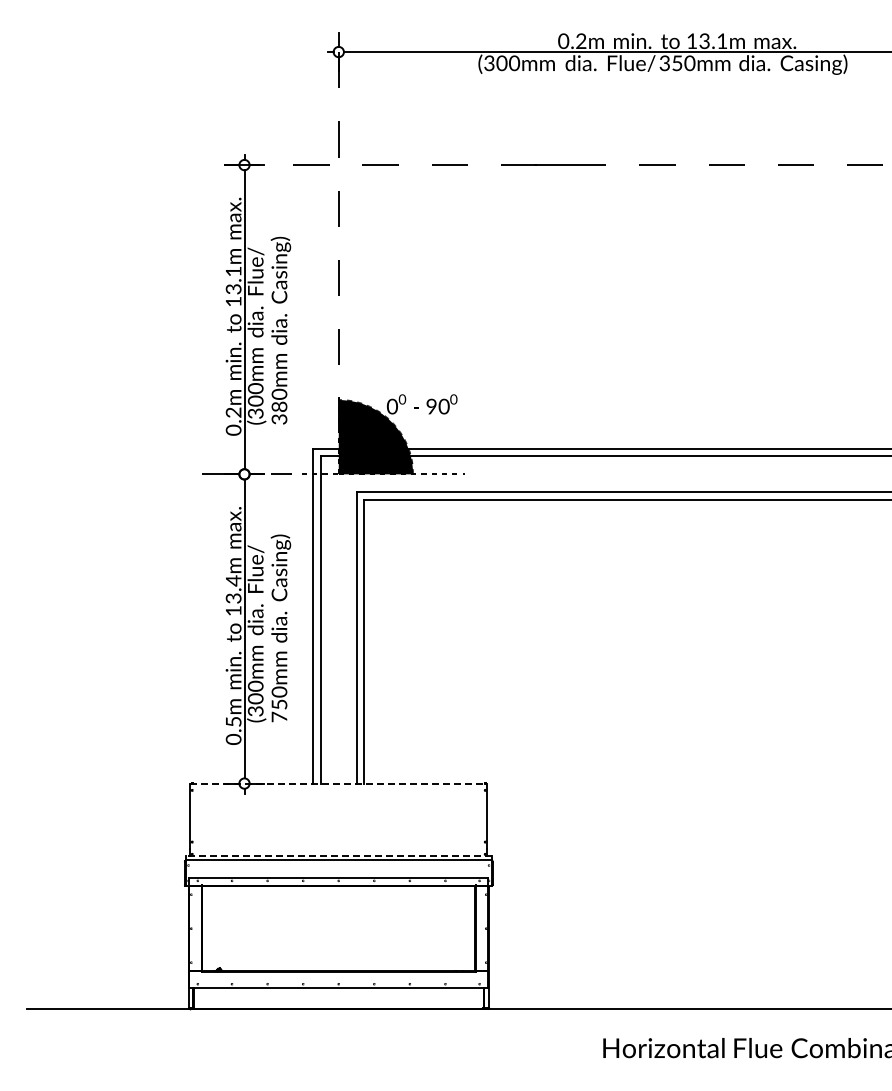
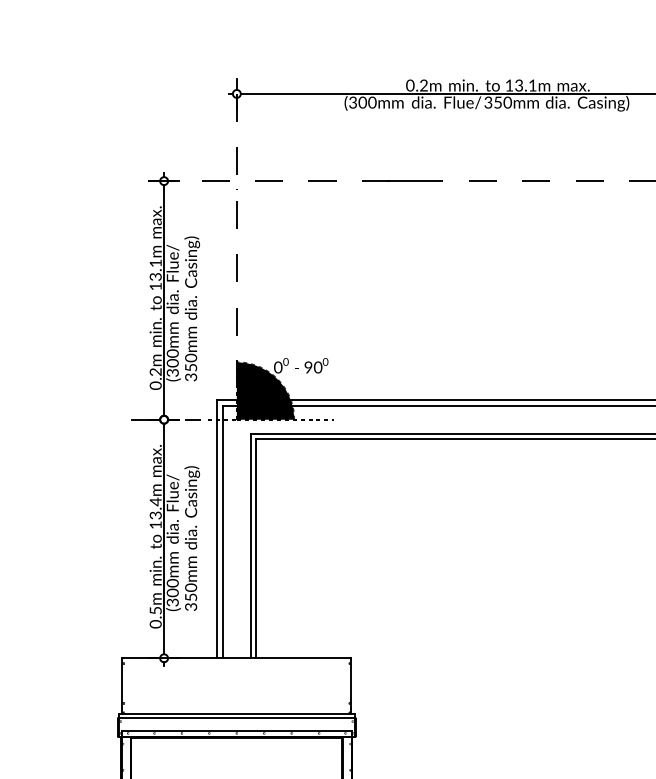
text: (279, 406) -> (191, 367), 380mm -> 350mm
text: (279, 716) -> (191, 606), 750mm -> 350mm
line: (338, 783) -> (236, 658), dashed -> solid
line: (338, 855) -> (236, 713), dashed -> solid

